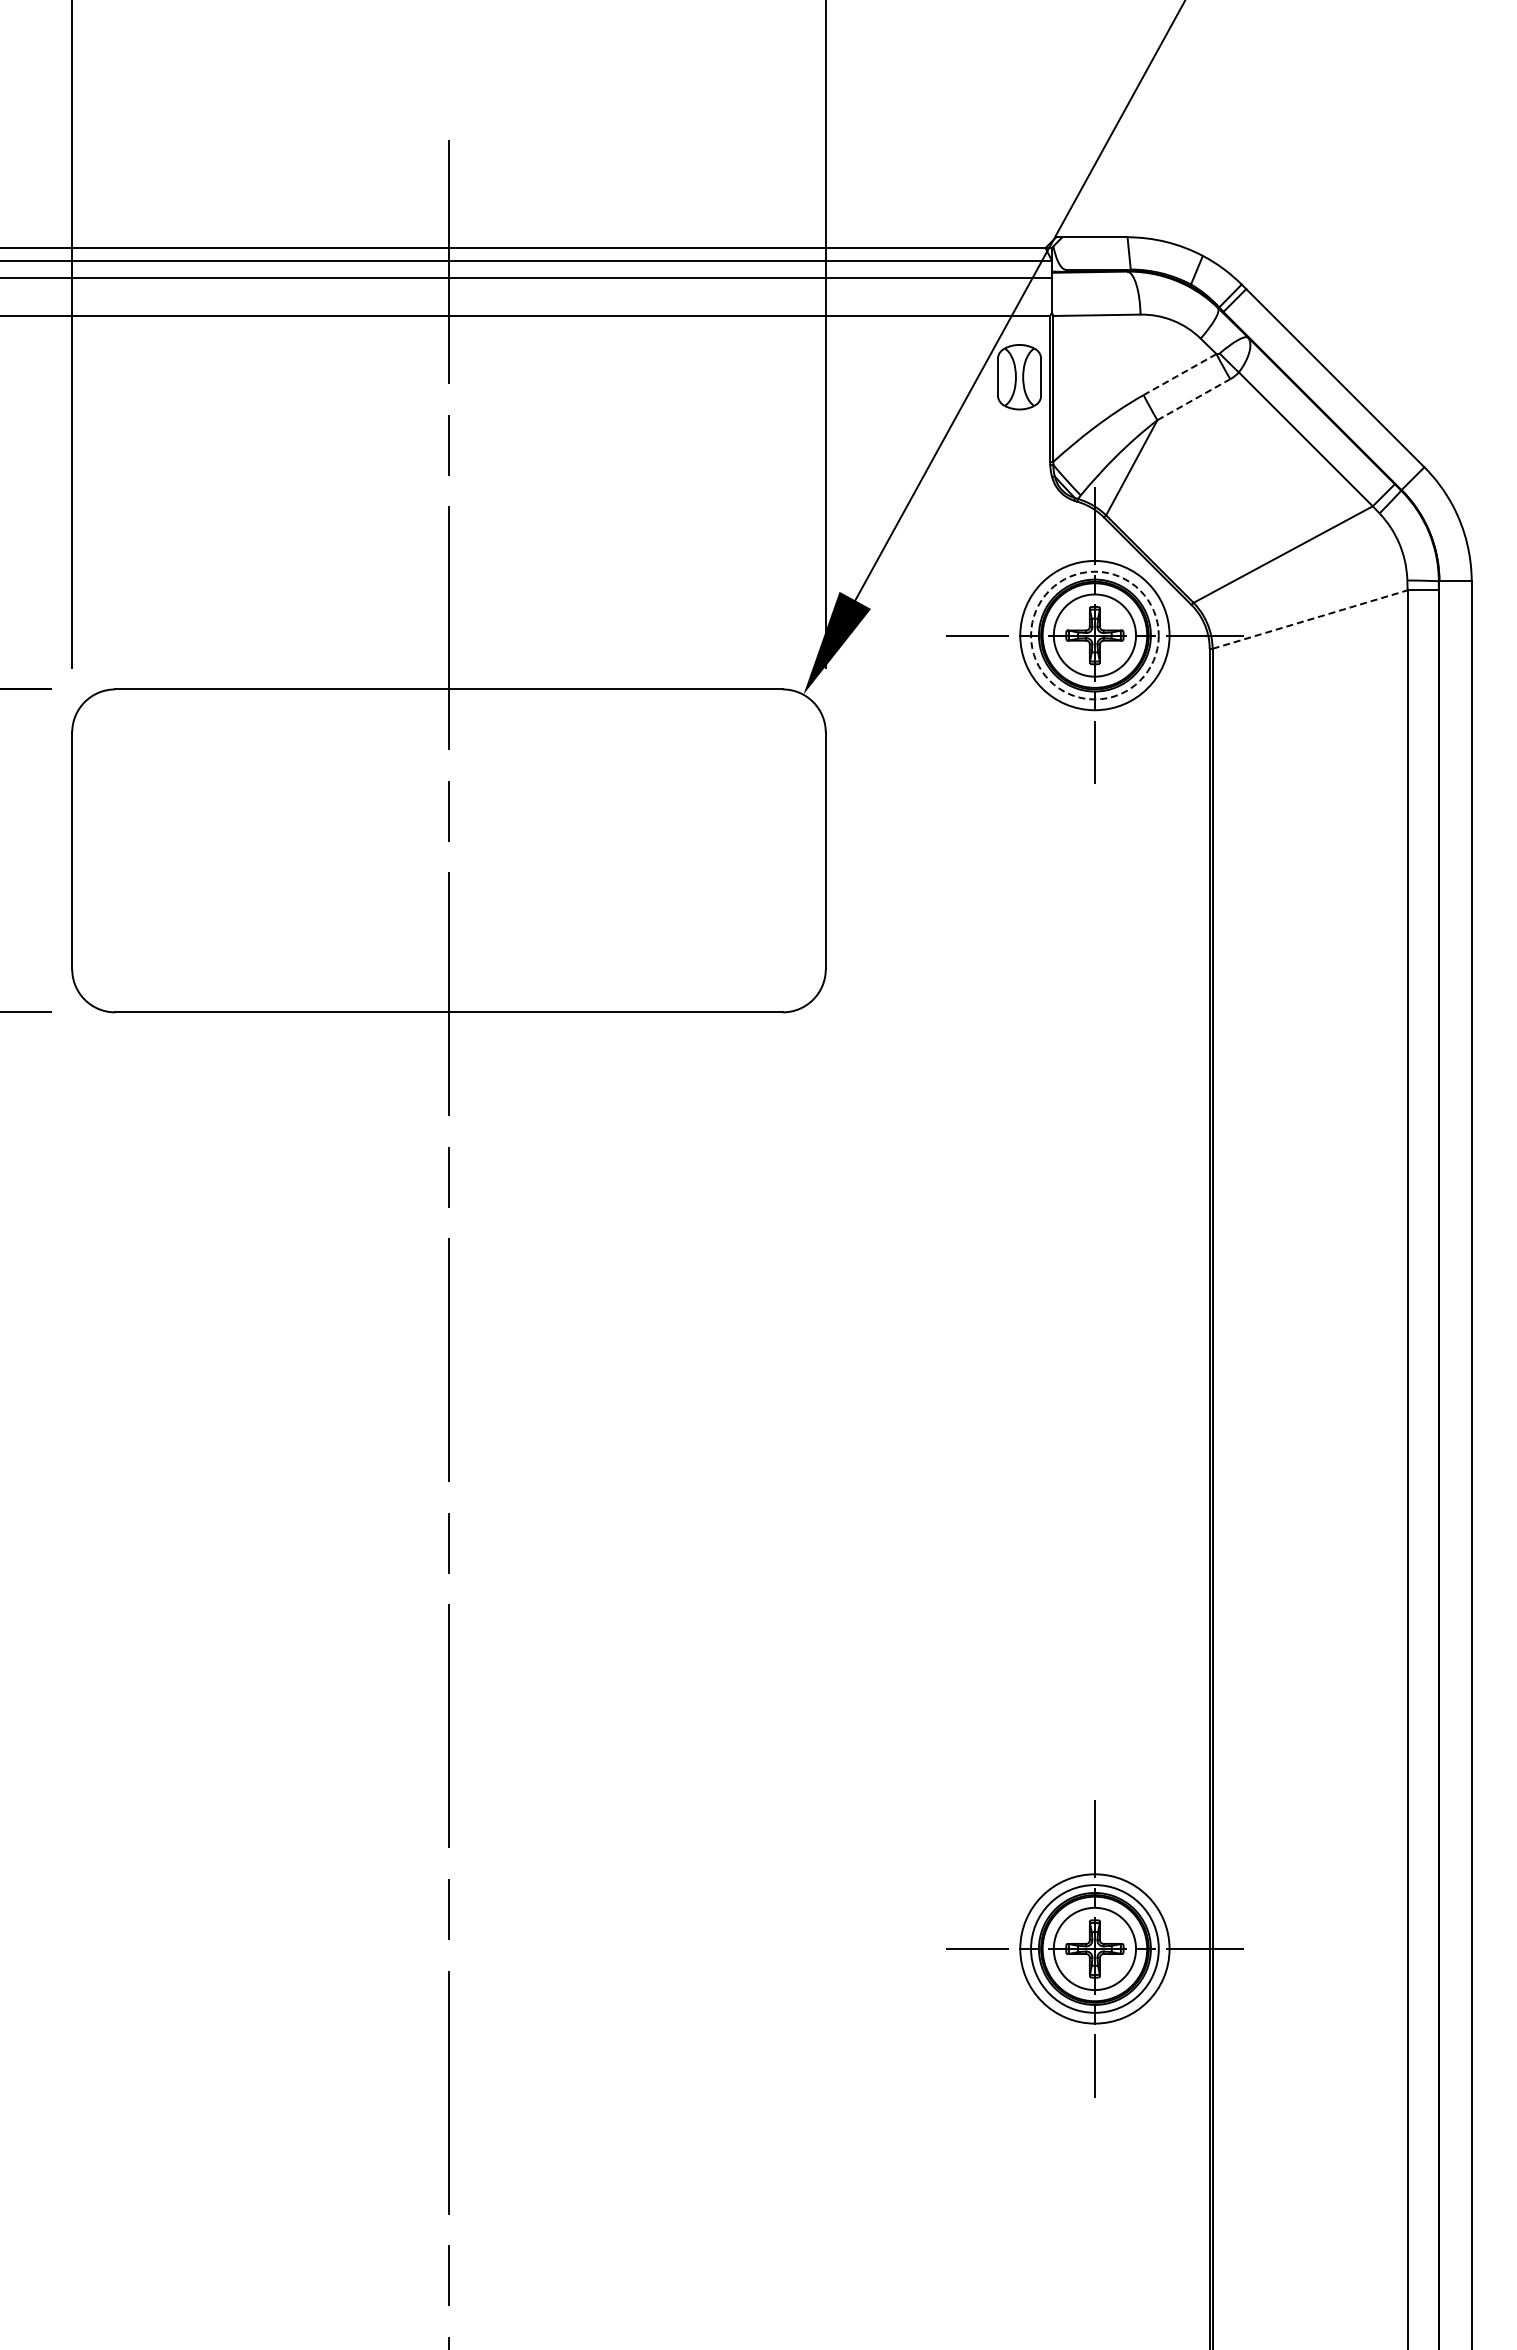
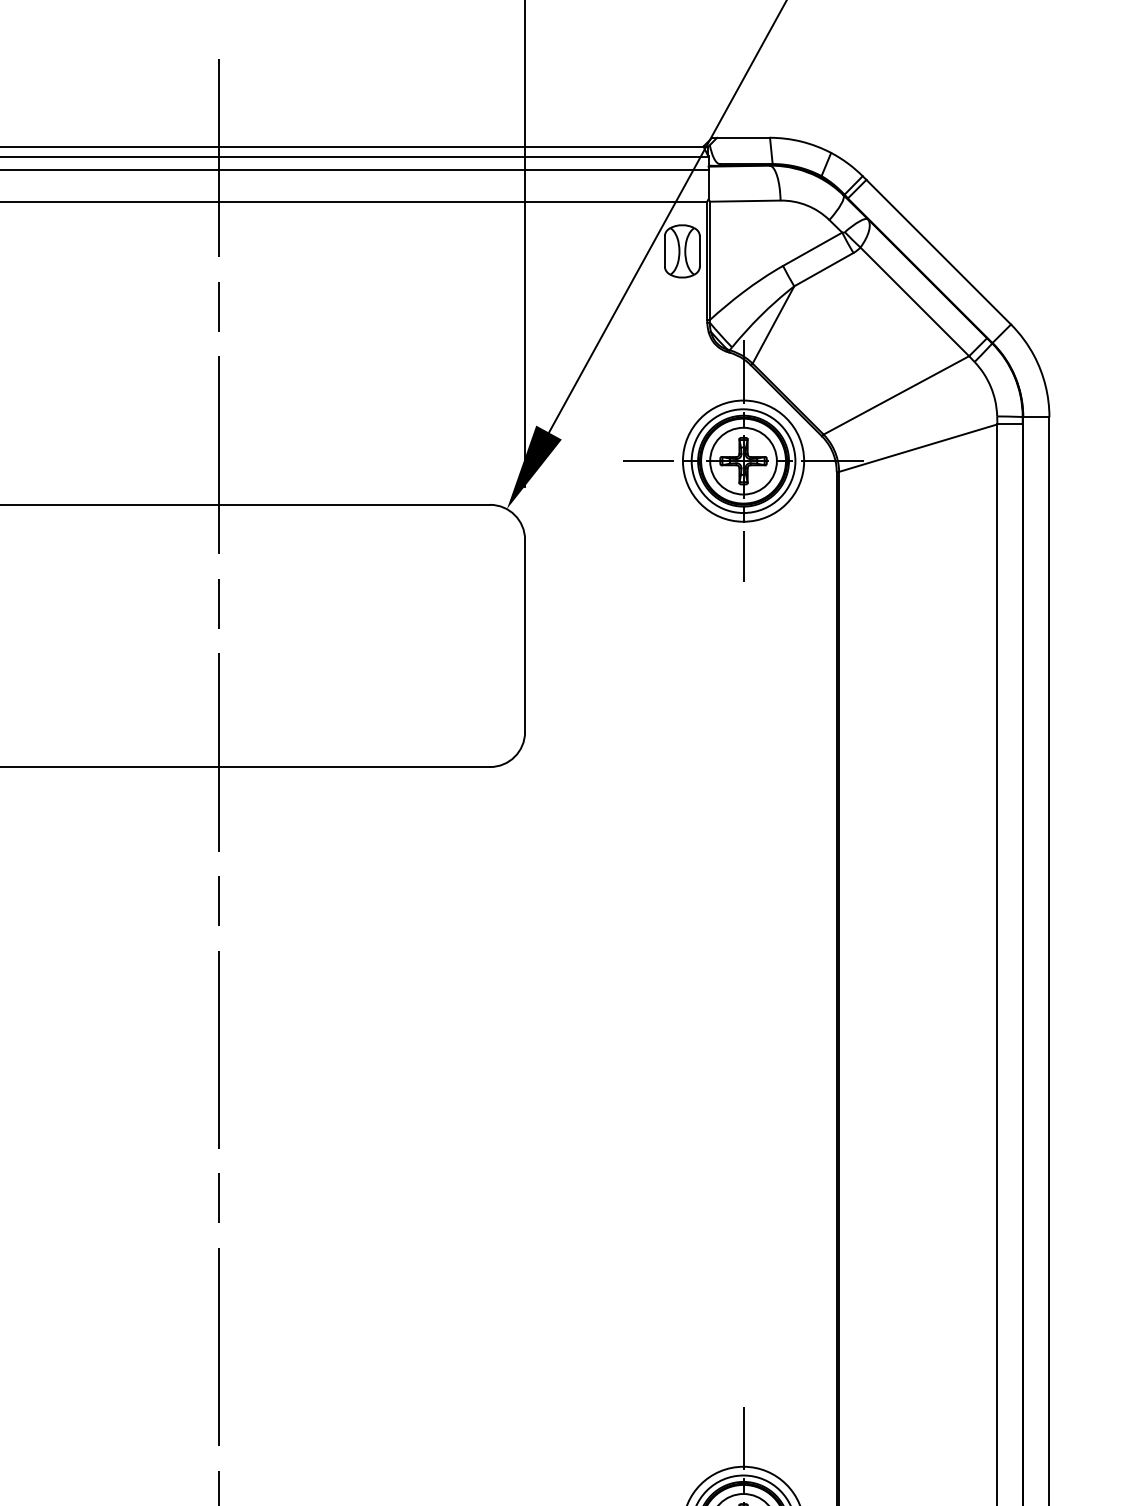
line: (1180, 374) -> (813, 249), dashed -> solid
line: (1193, 399) -> (823, 269), dashed -> solid
line: (1310, 619) -> (918, 448), dashed -> solid
circle: (1094, 635) -> (743, 461), dashed -> solid

